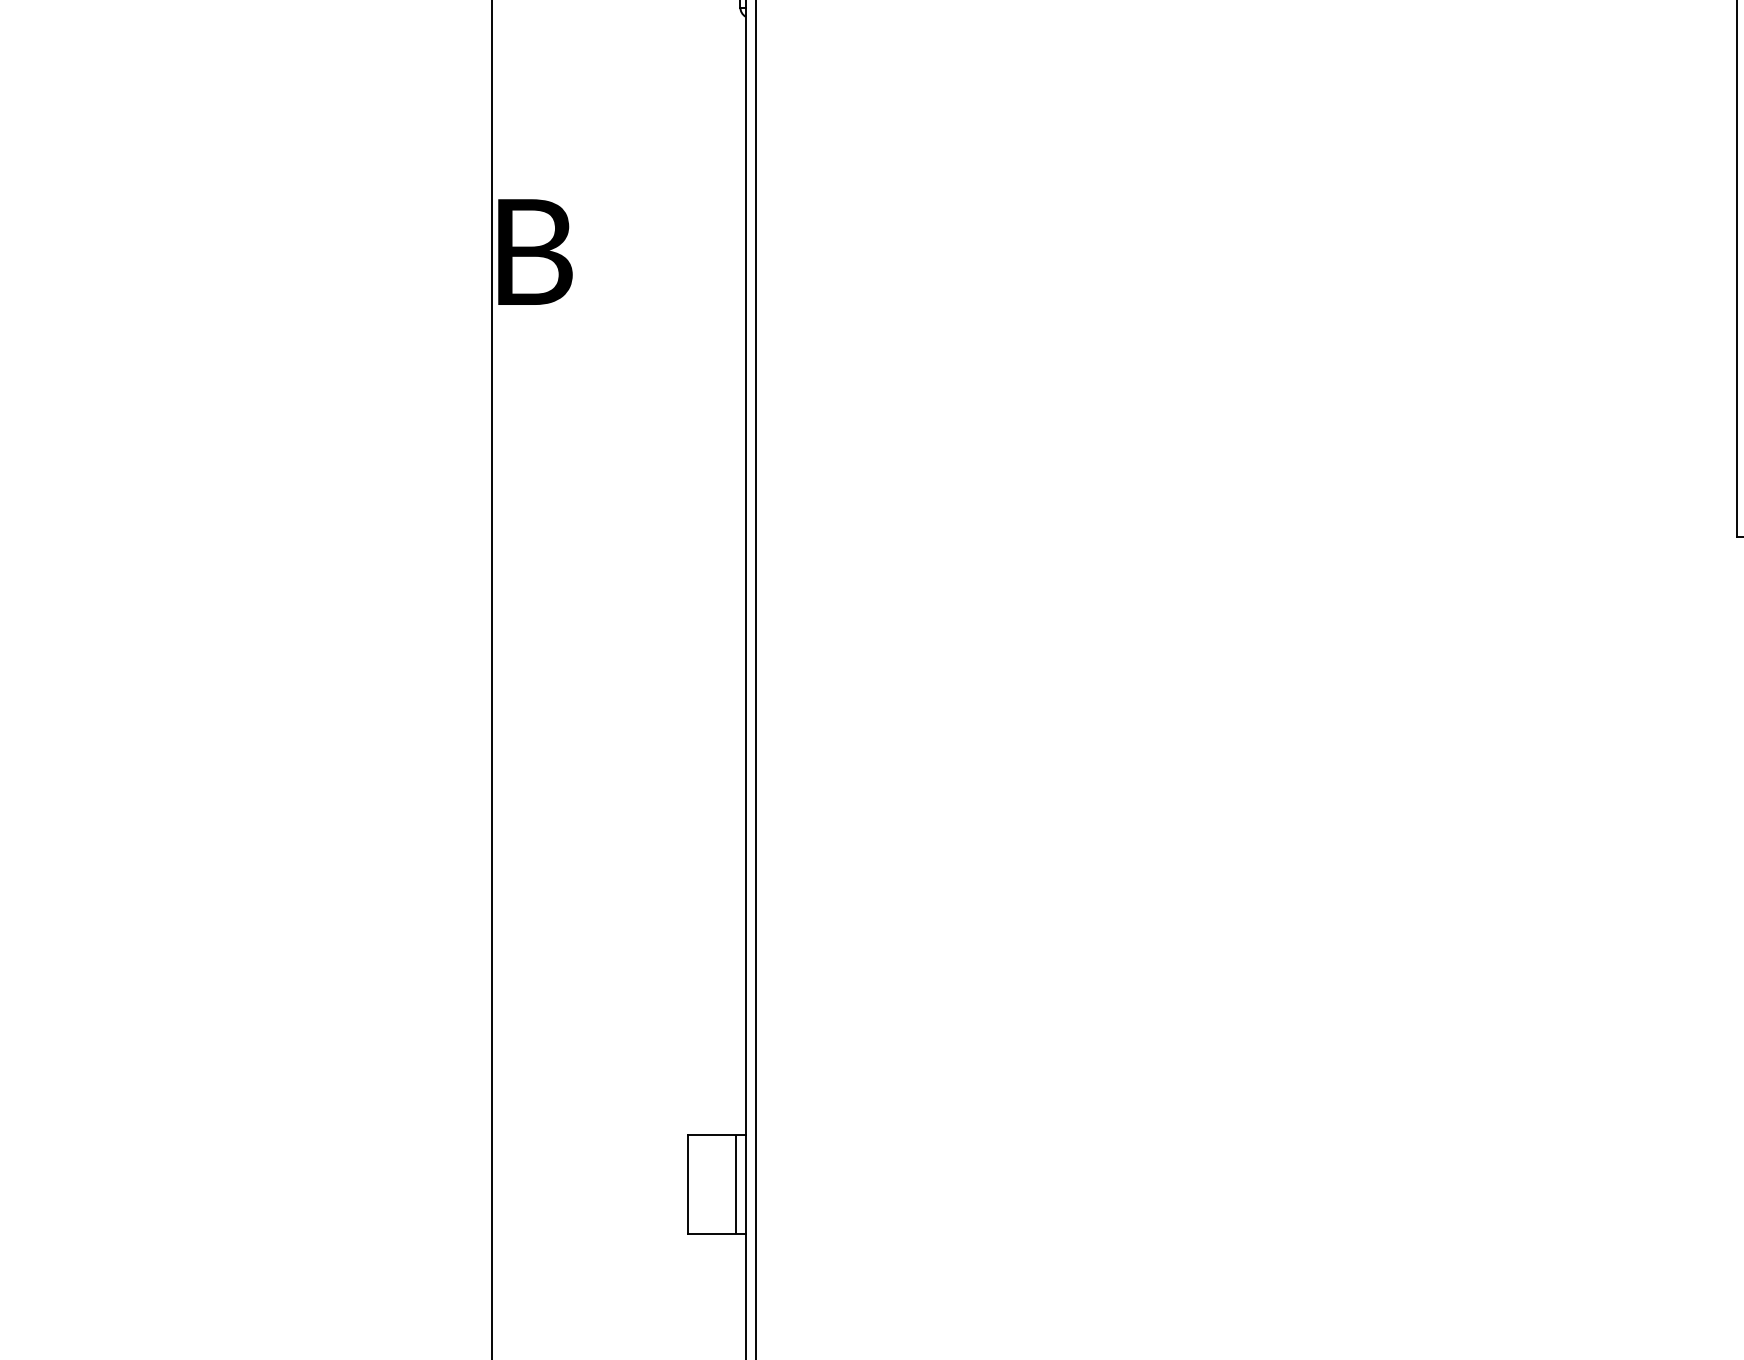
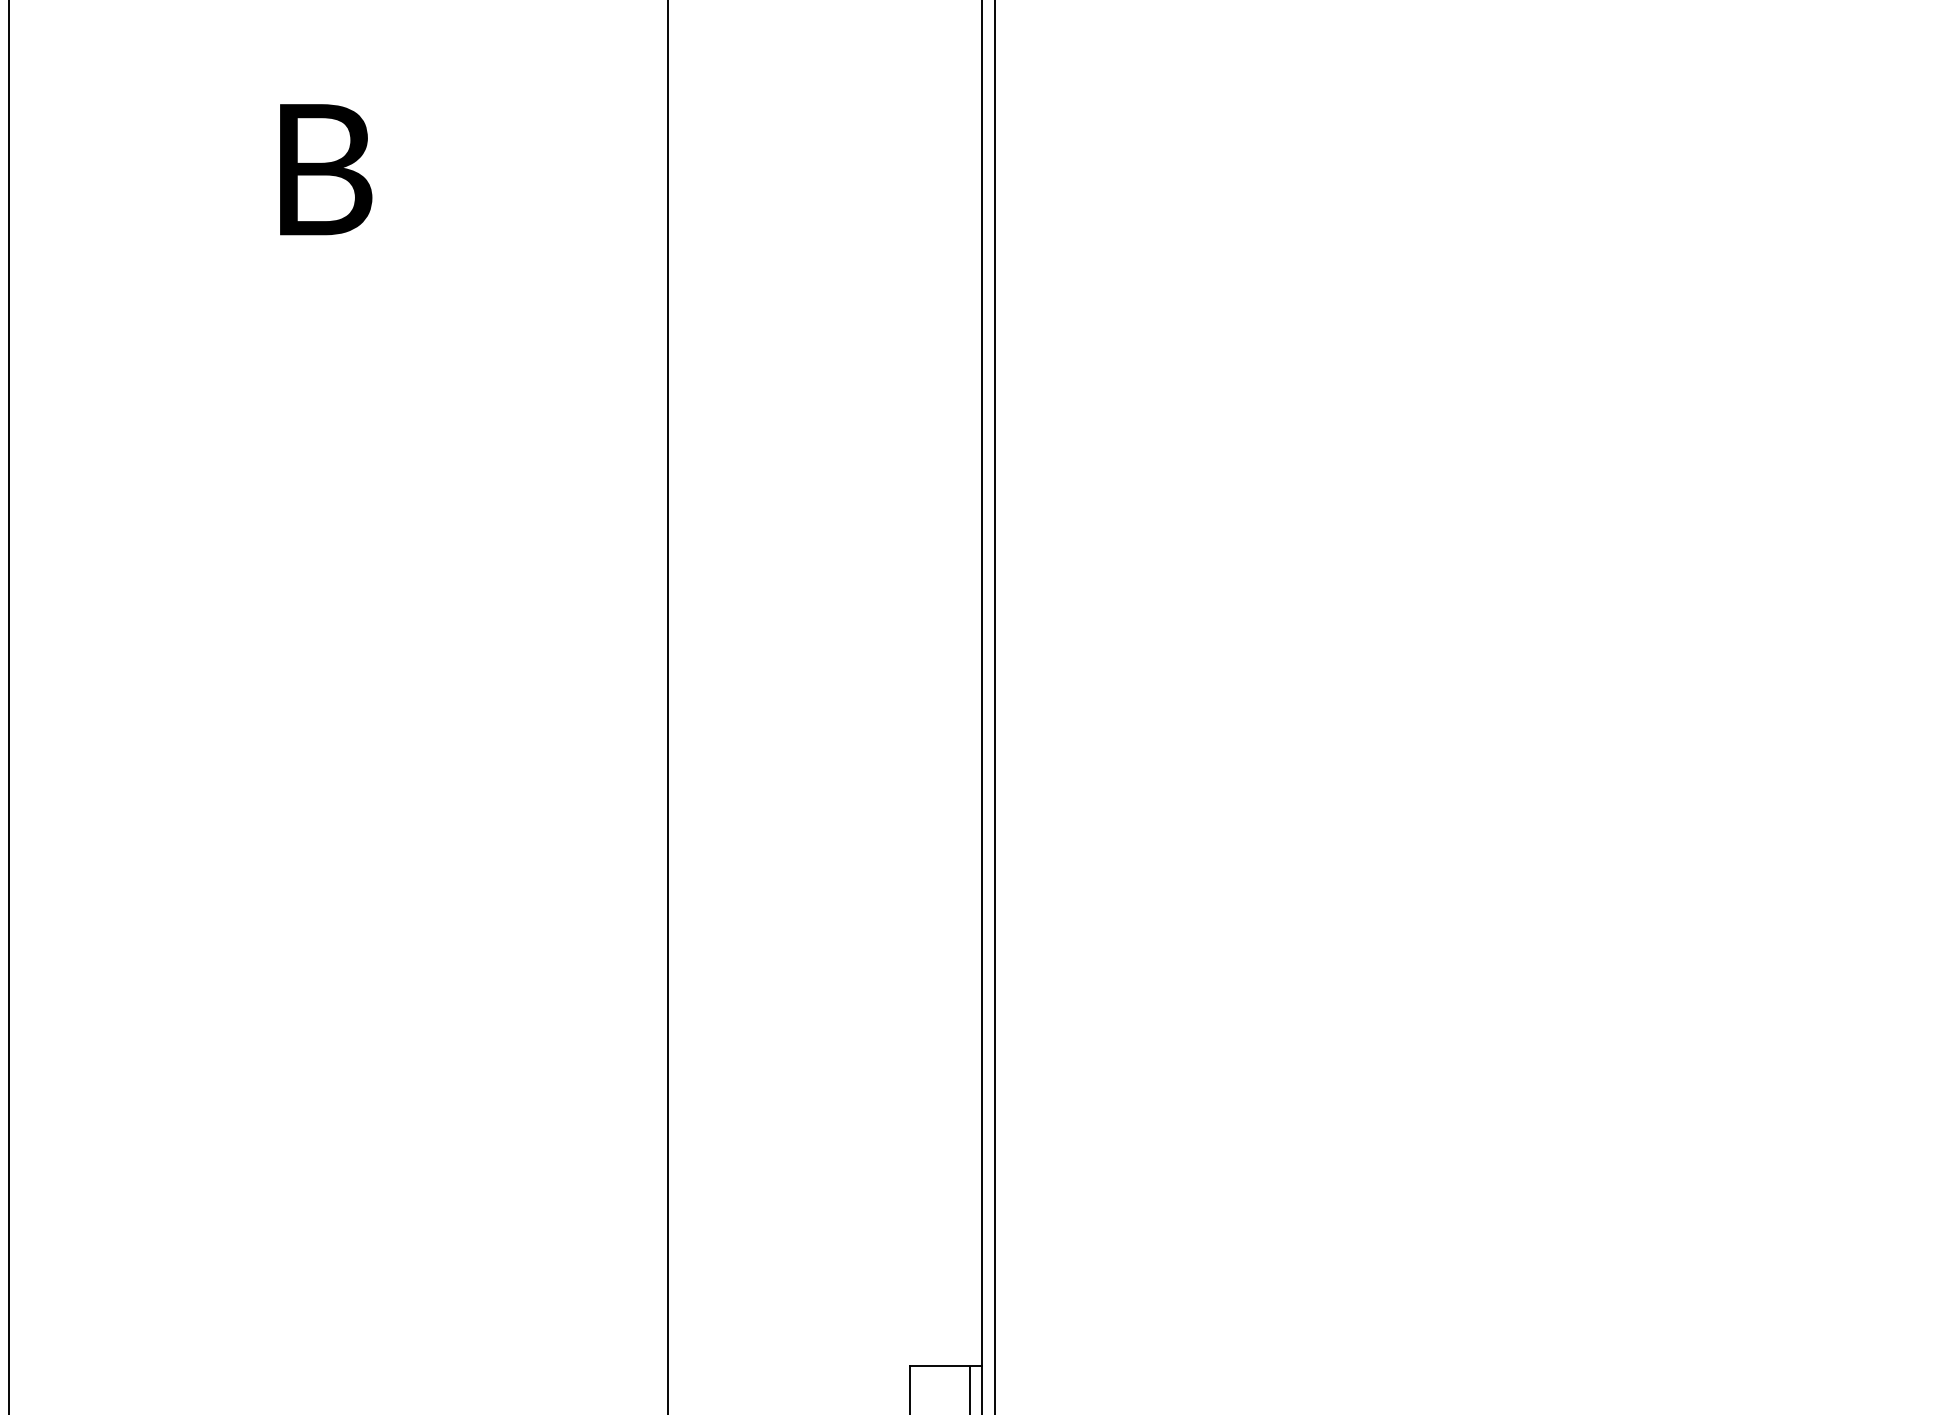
text: (535, 251) -> (326, 168), moved

